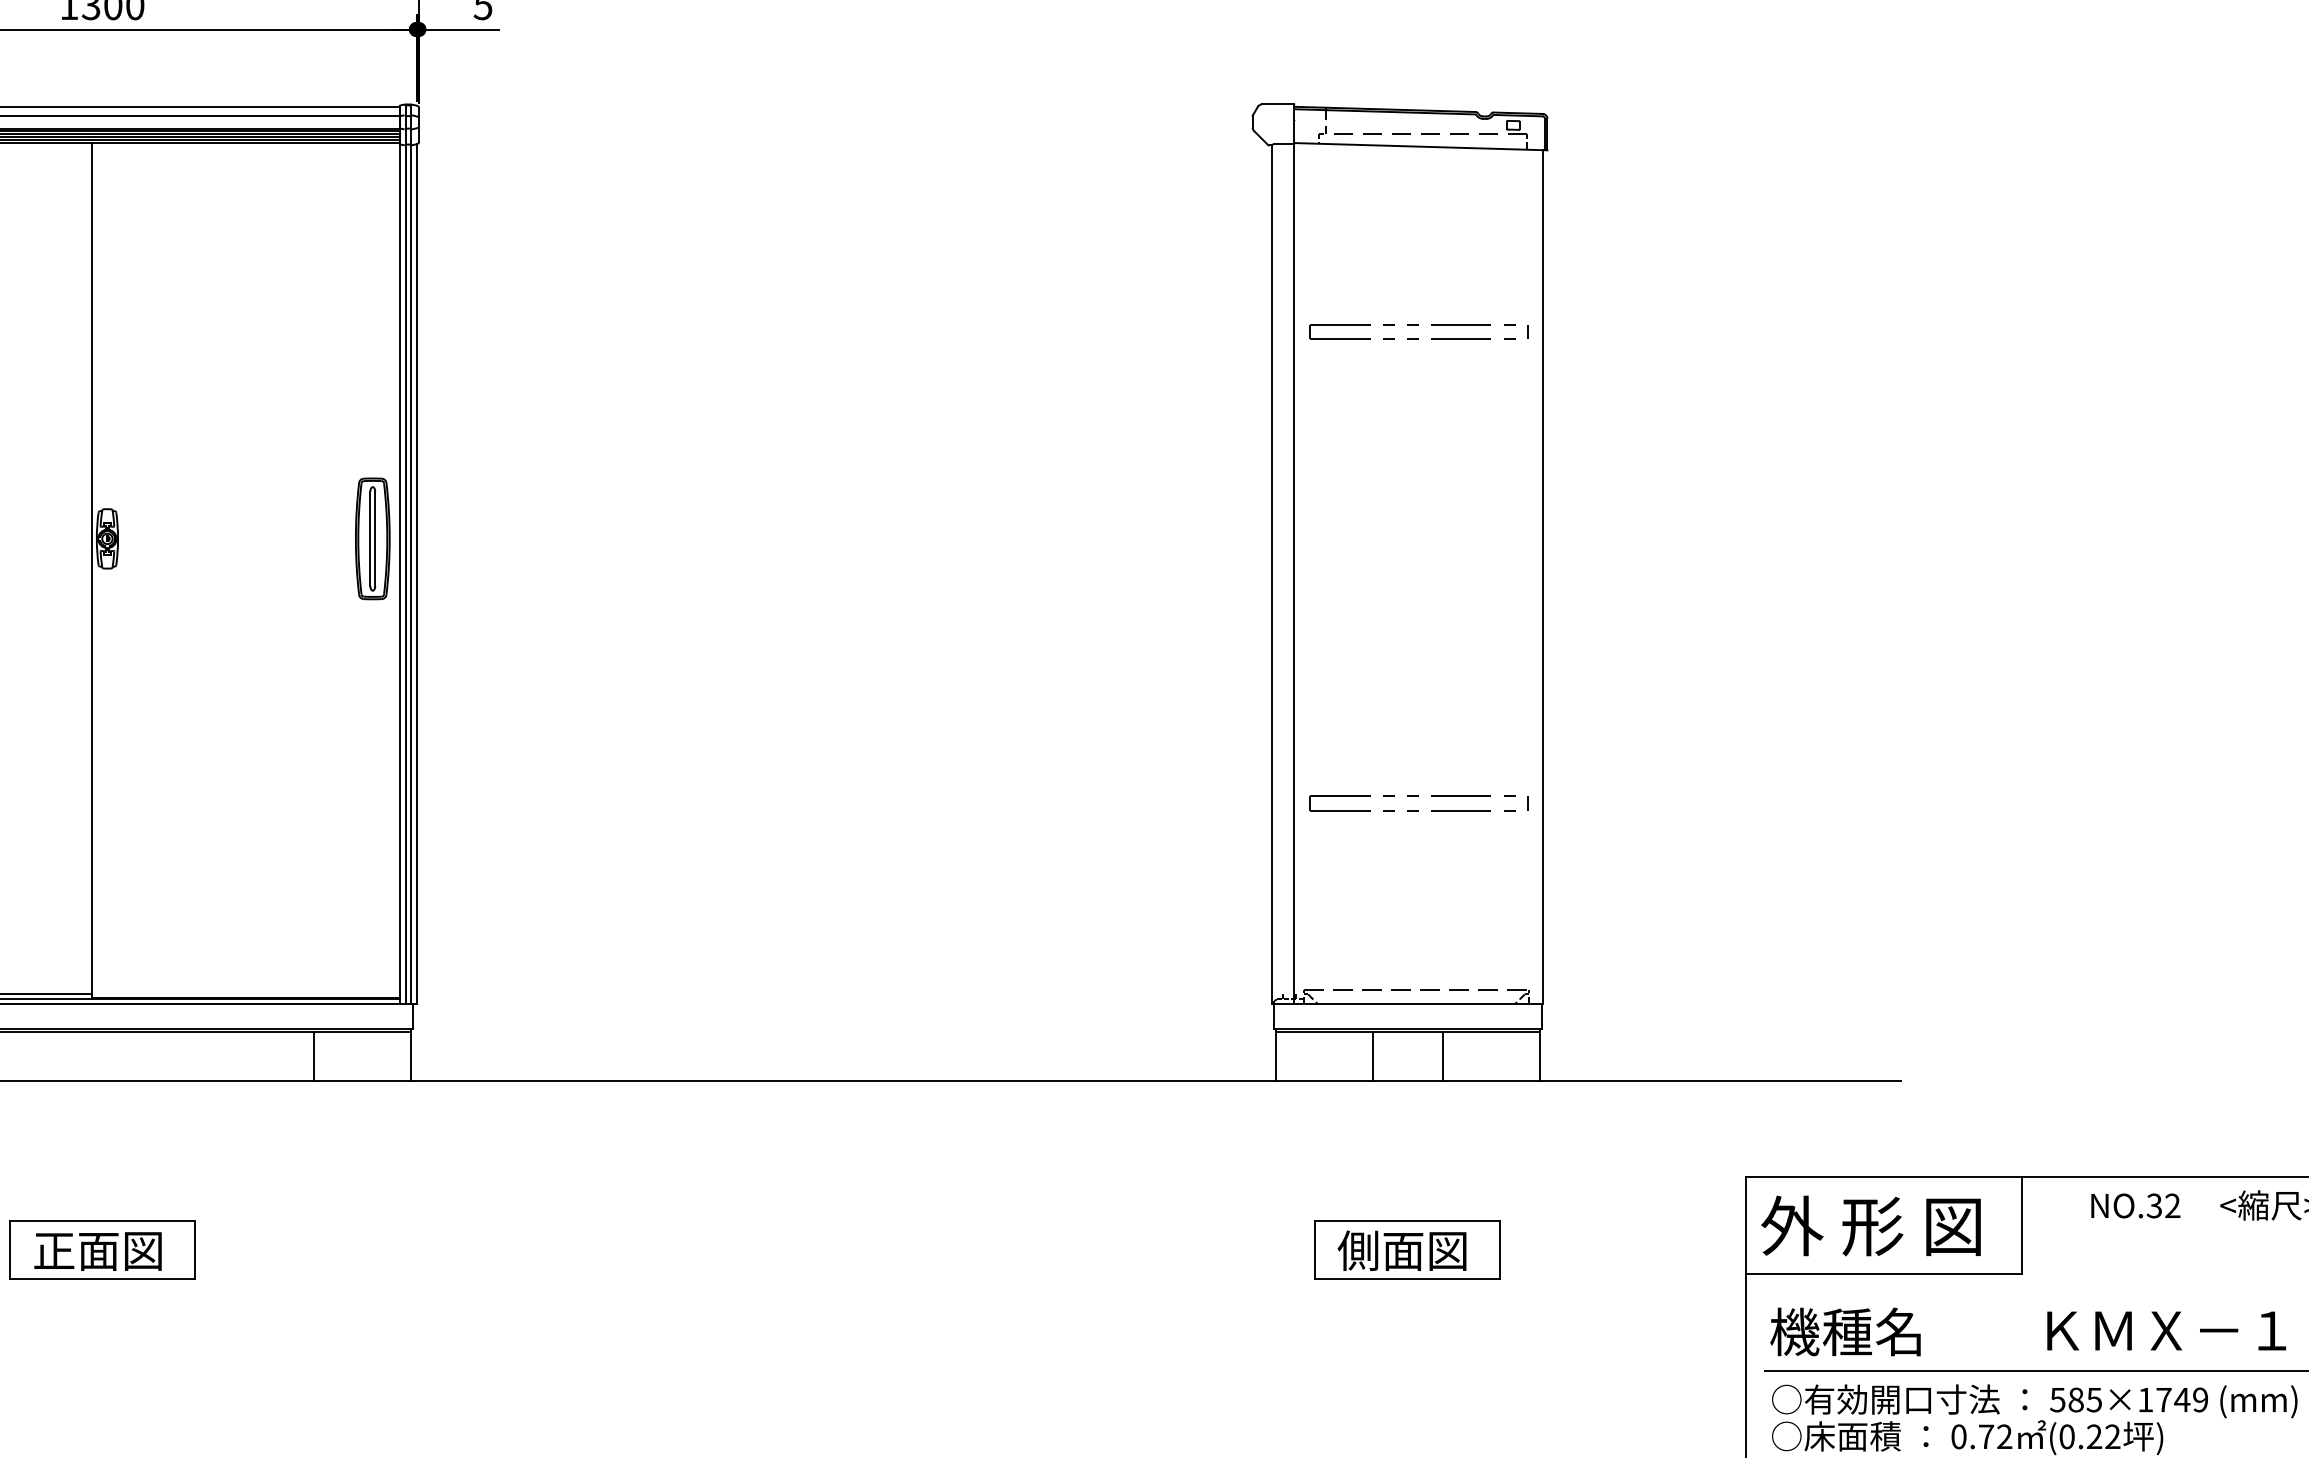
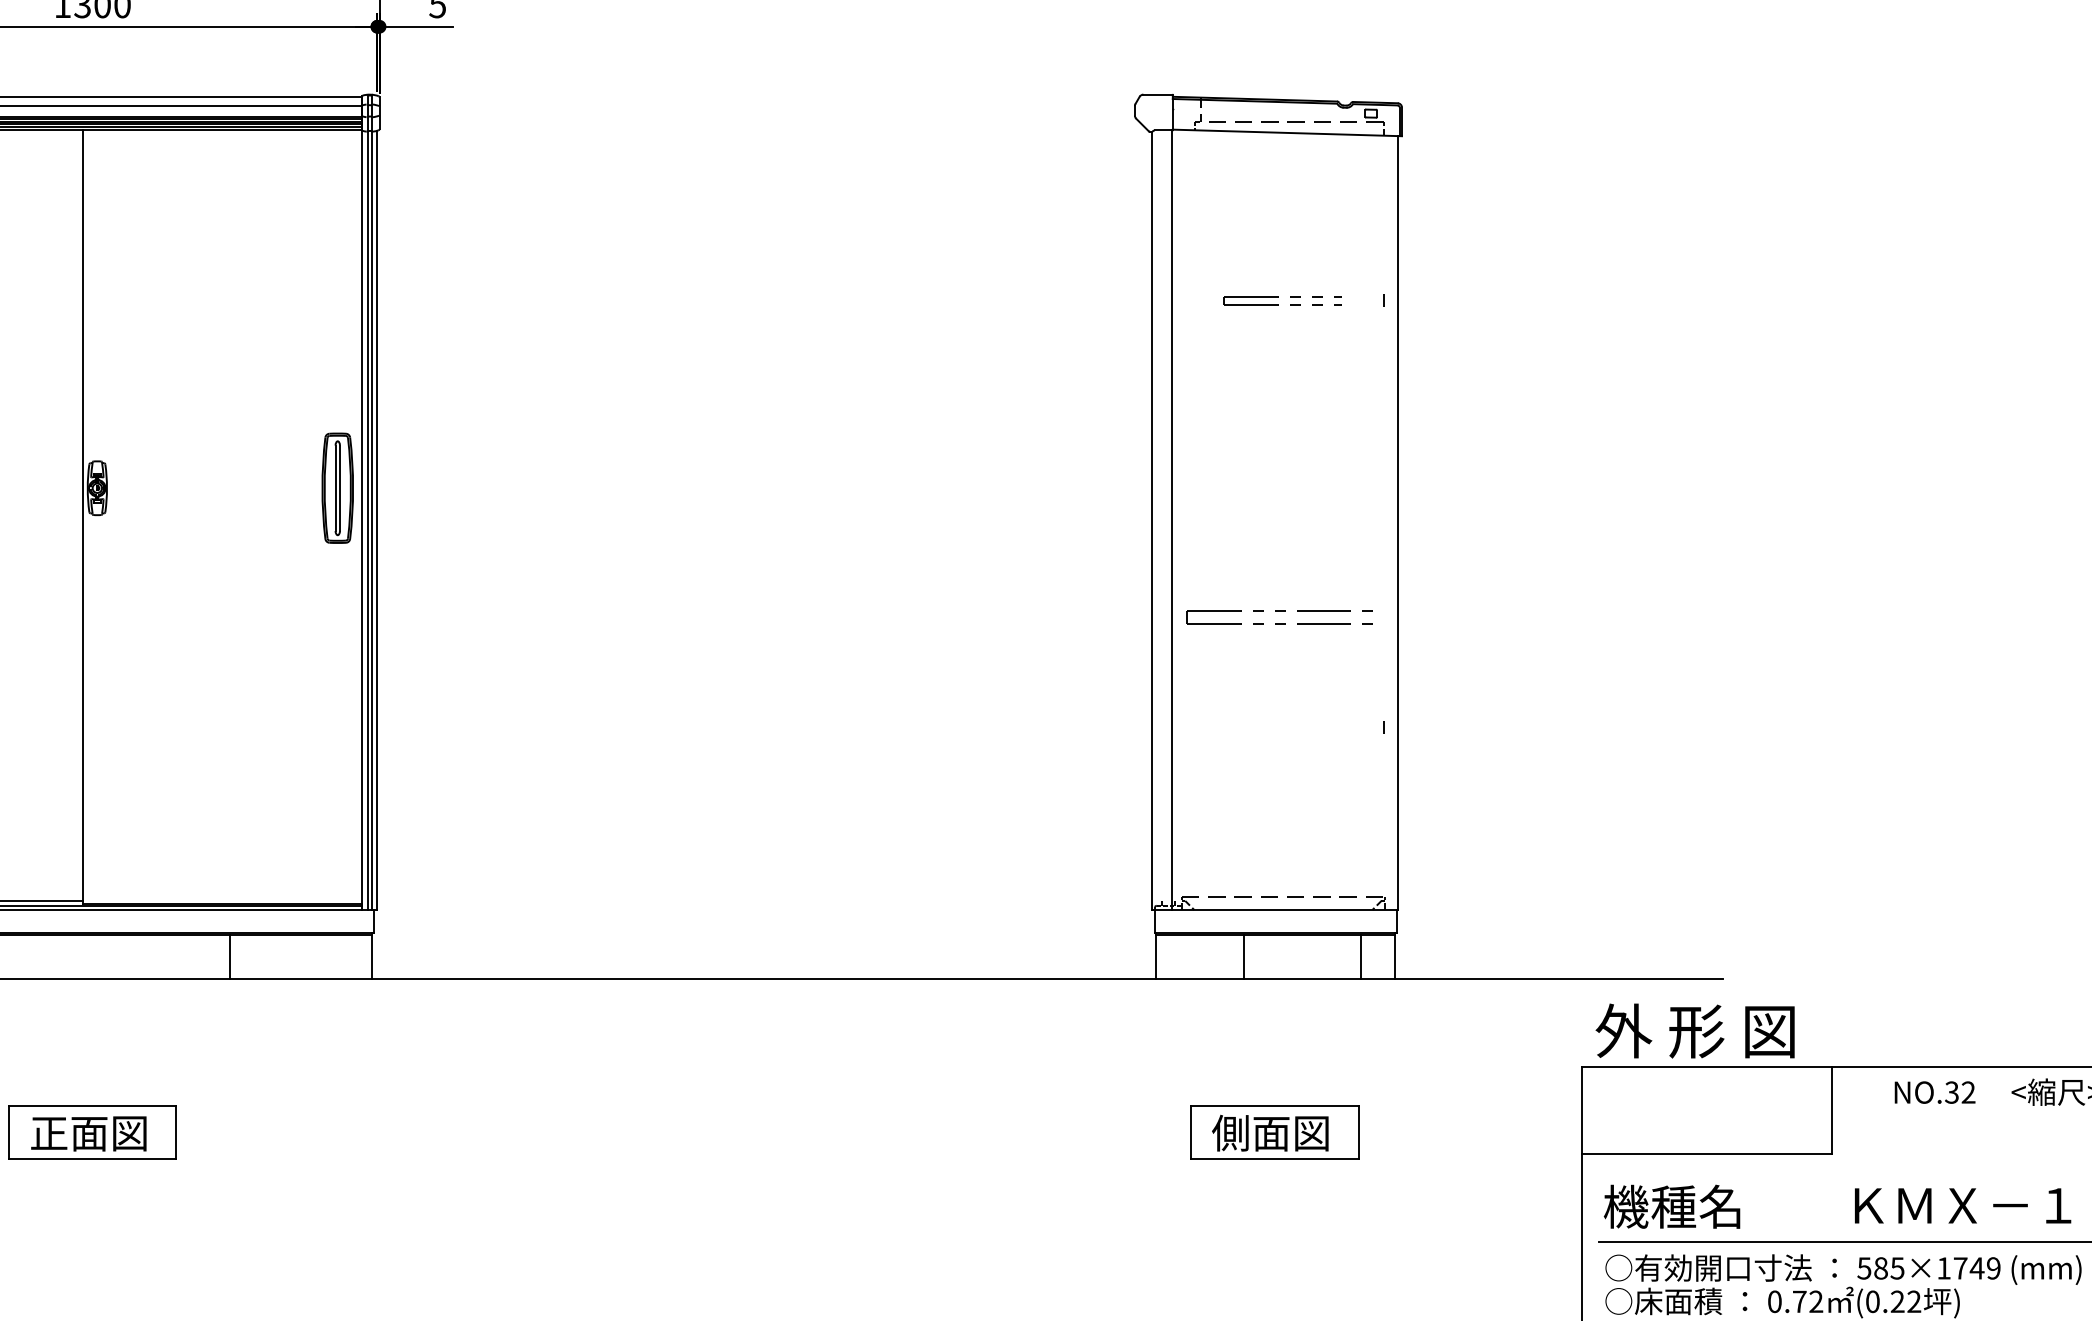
part: (1412, 331) -> (1279, 300), size x0.6
part: (1412, 796) -> (1279, 611), moved
line: (313, 1056) -> (229, 957), moved
line: (1443, 1056) -> (1361, 957), moved
text: (1870, 1225) -> (1694, 1030), moved

